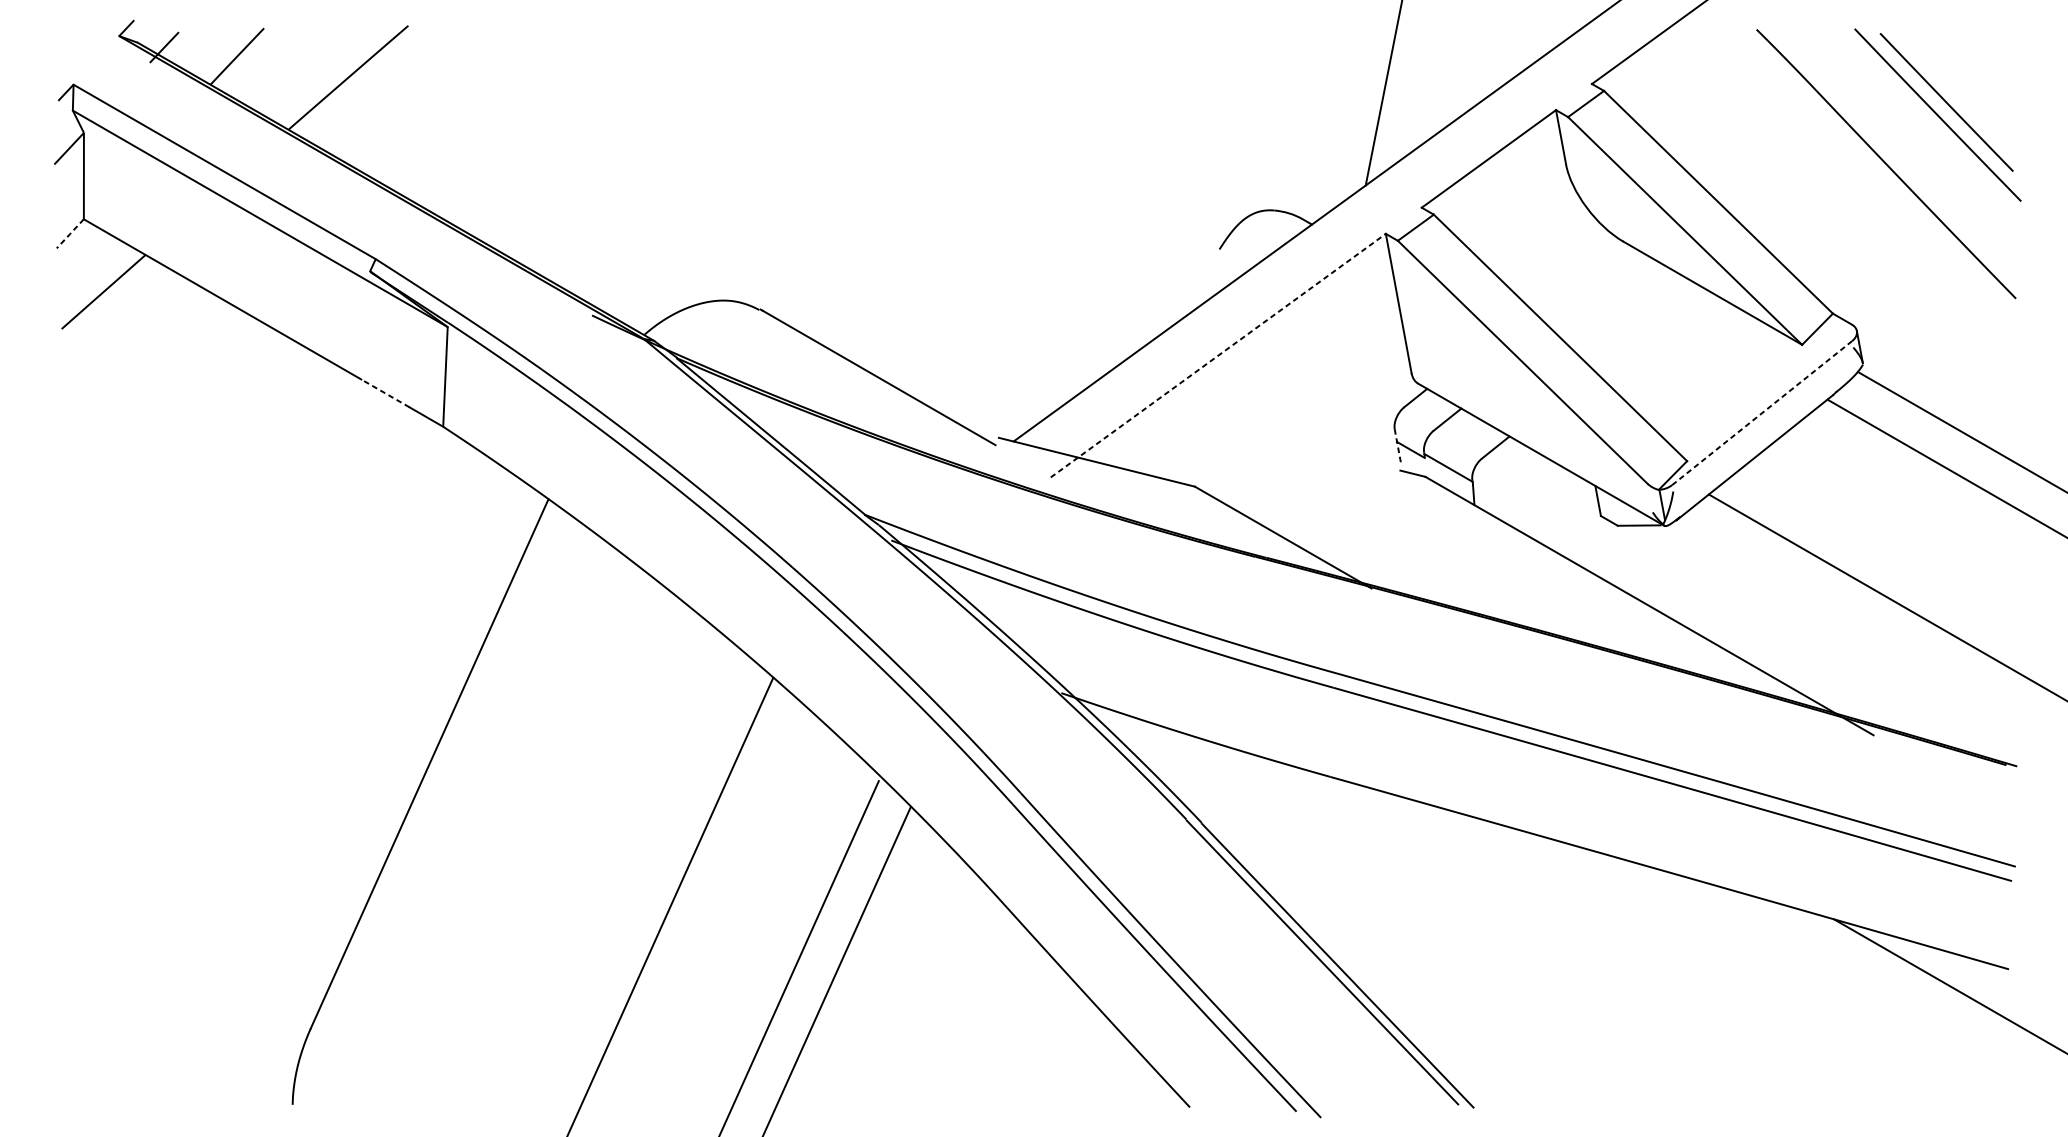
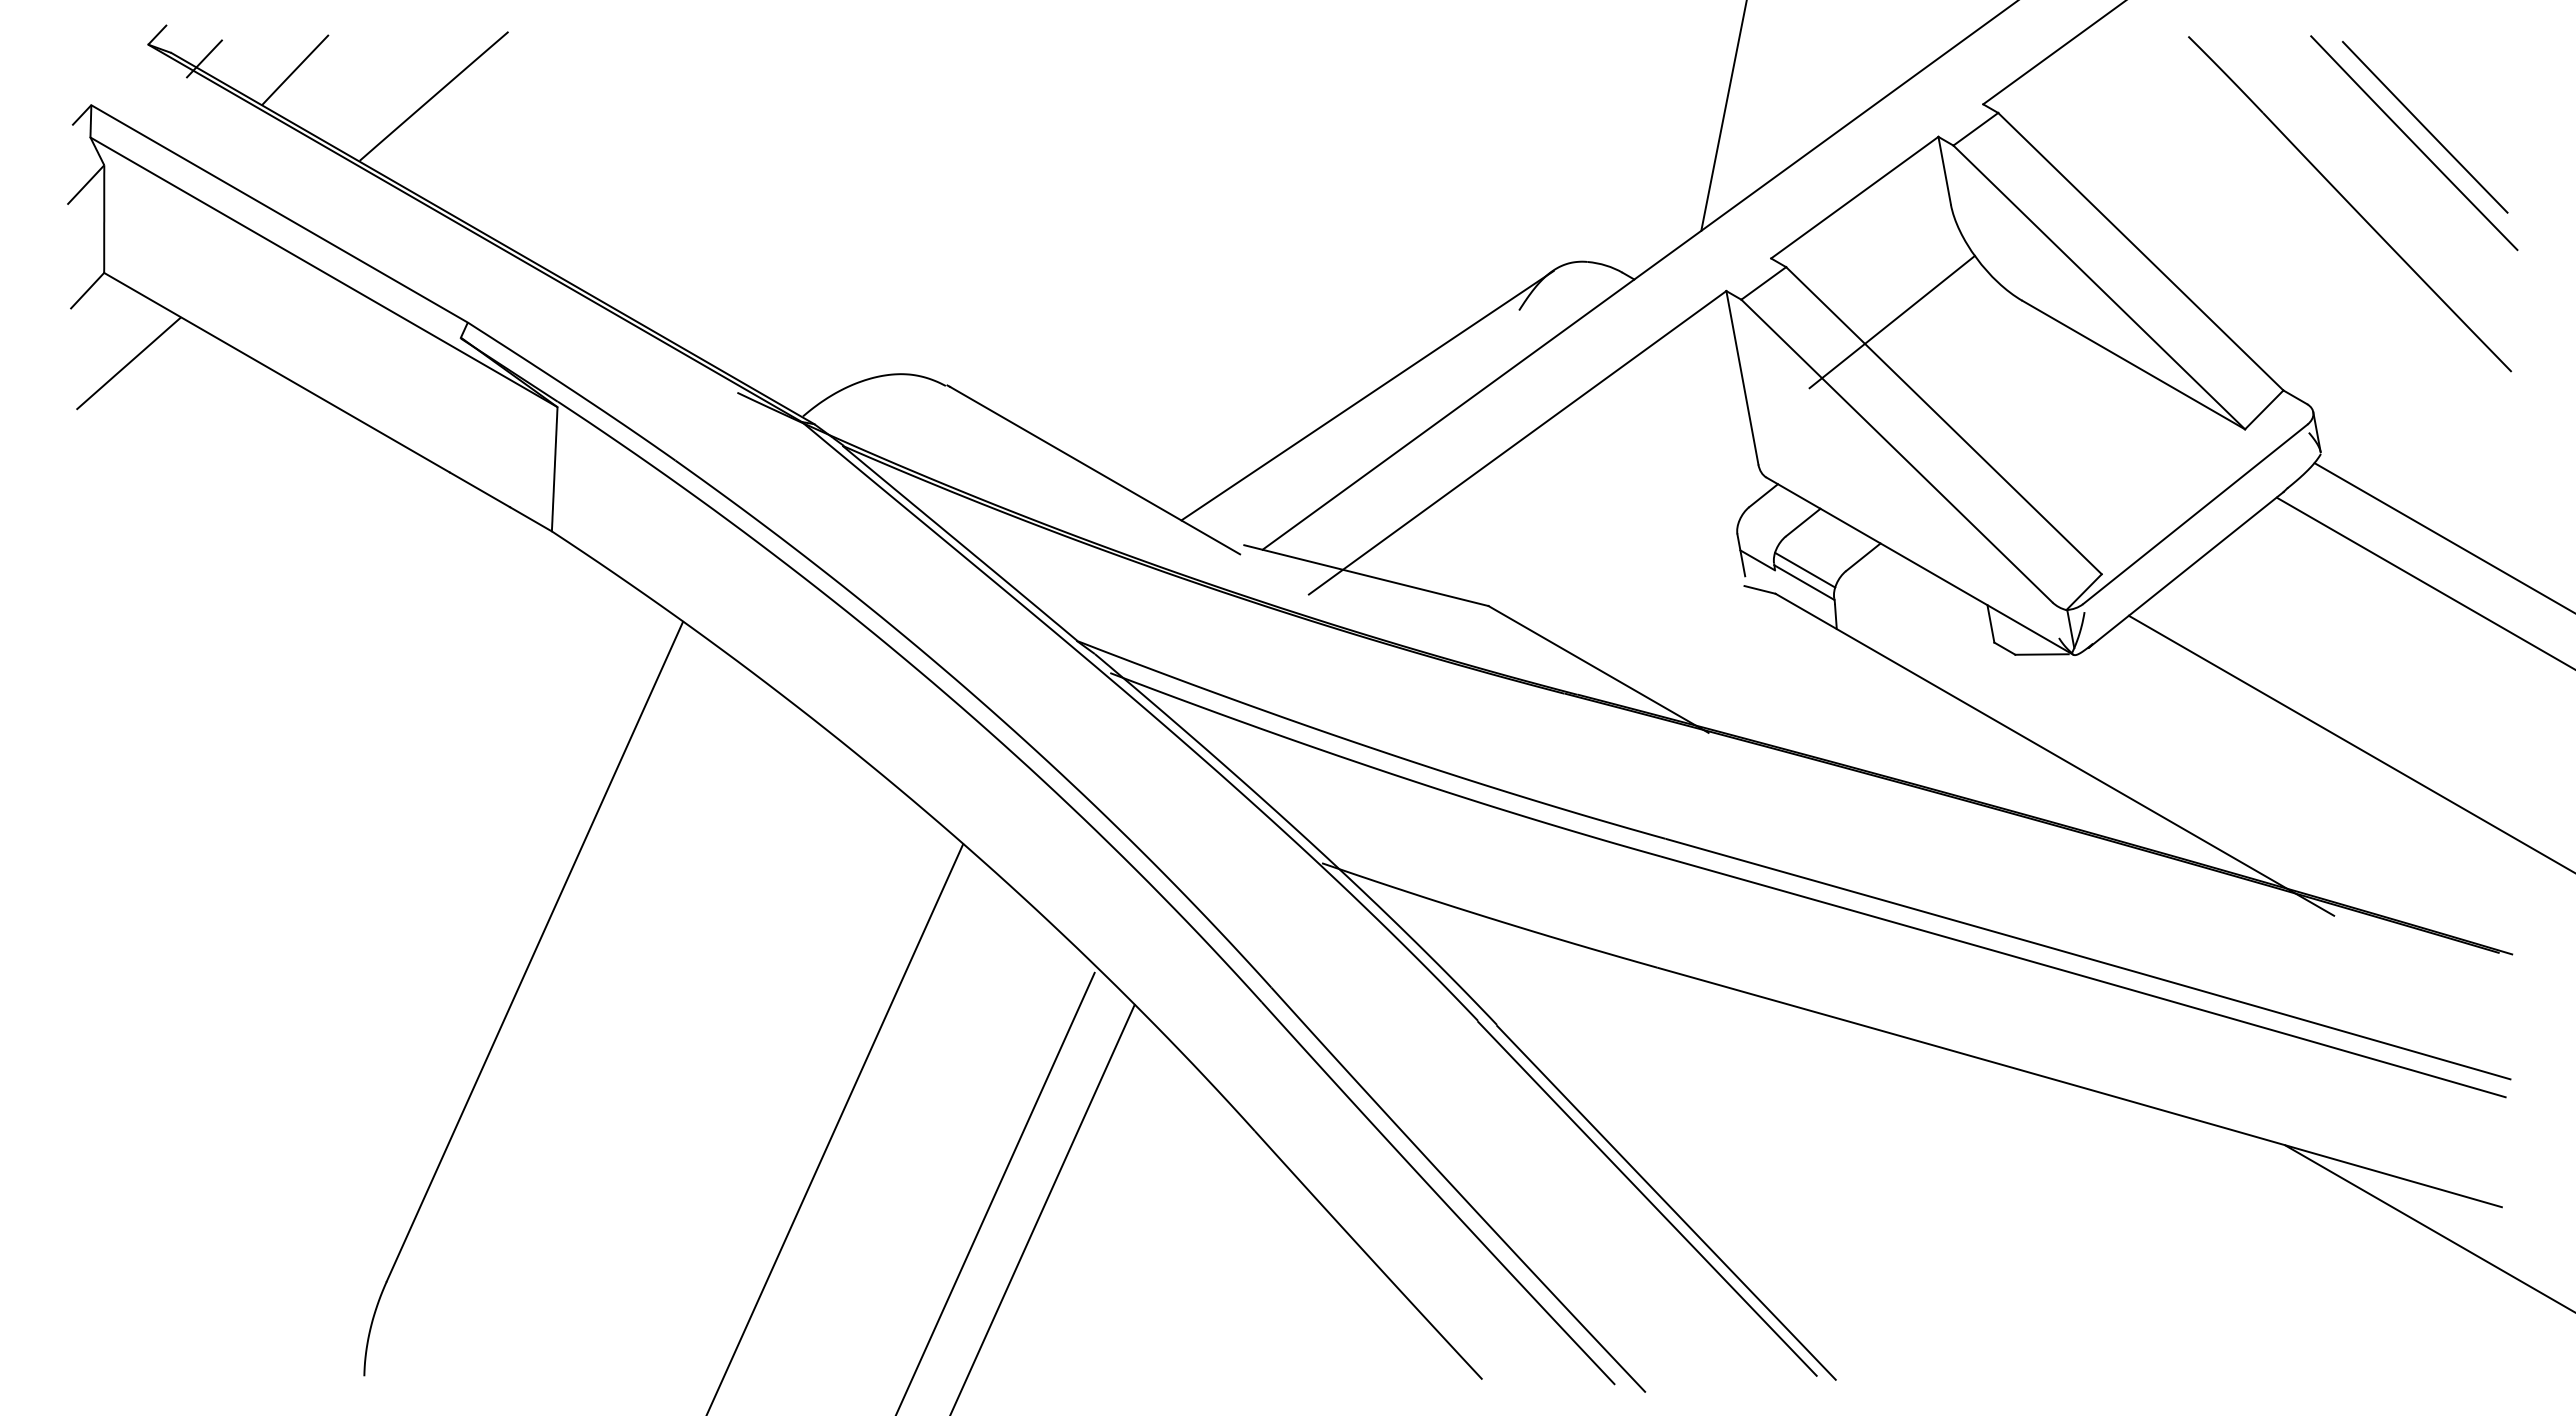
line: (70, 234) -> (87, 291), dashed -> solid
line: (1518, 258) -> (1891, 321), added
line: (1097, 317) -> (1367, 395), added
line: (1218, 355) -> (1518, 442), dashed -> solid
line: (385, 393) -> (479, 489), dashed -> solid
line: (1762, 413) -> (2195, 514), dashed -> solid
line: (1397, 446) -> (1741, 555), dashed -> solid
line: (1449, 457) -> (1805, 569), added

